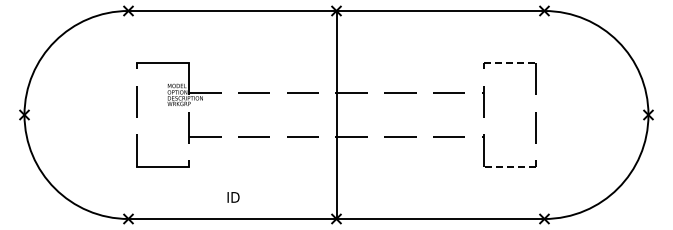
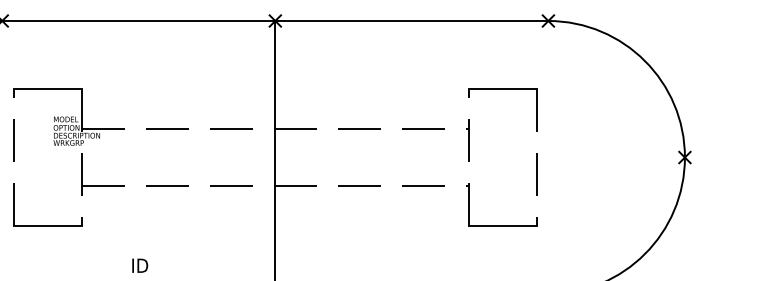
line: (509, 63) -> (502, 89), dashed -> solid
line: (509, 166) -> (502, 225), dashed -> solid

